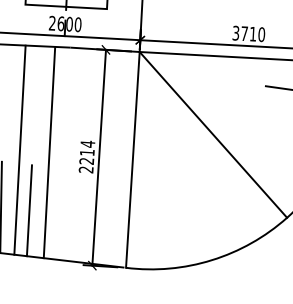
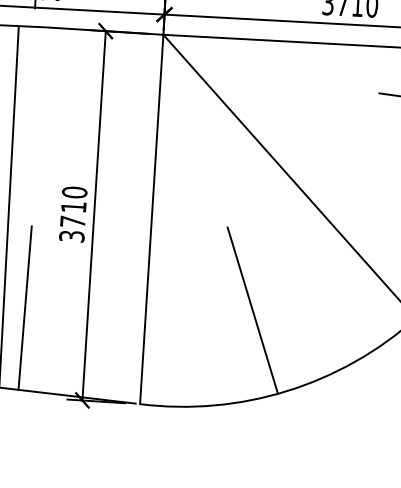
text: (87, 156) -> (74, 213), 2214 -> 3710
line: (58, 211) -> (24, 307), added
line: (191, 212) -> (252, 309), added

